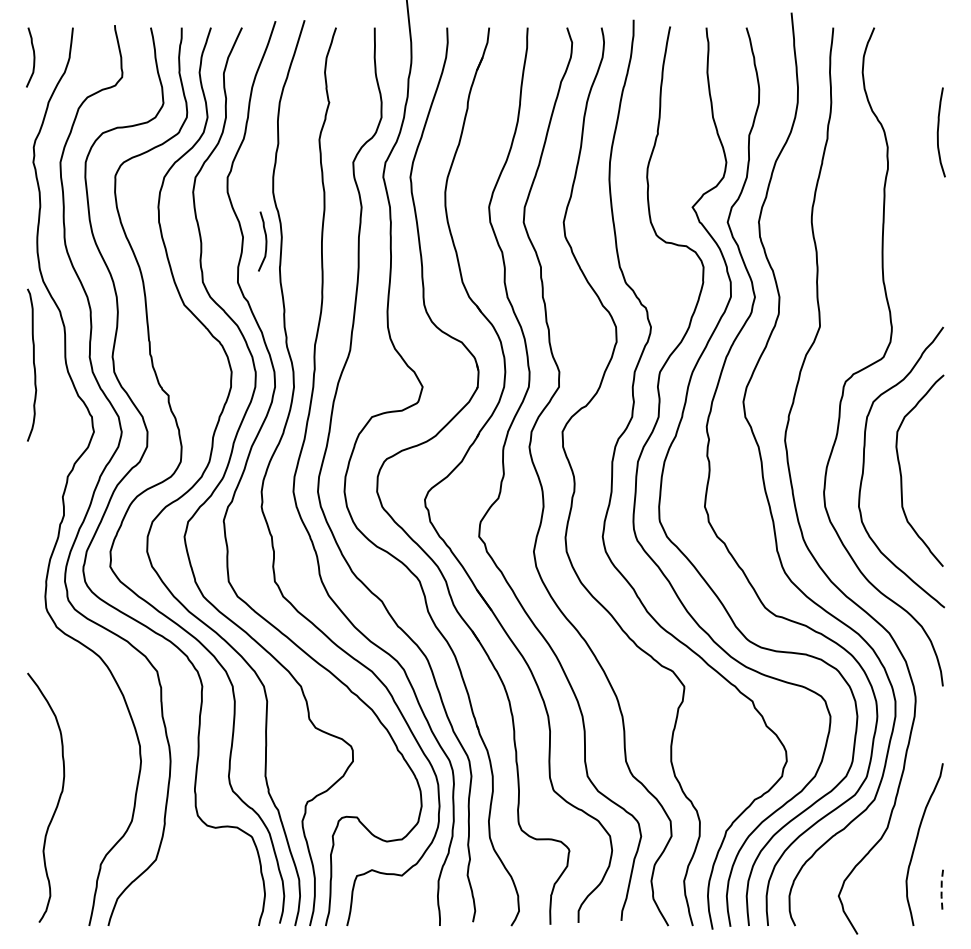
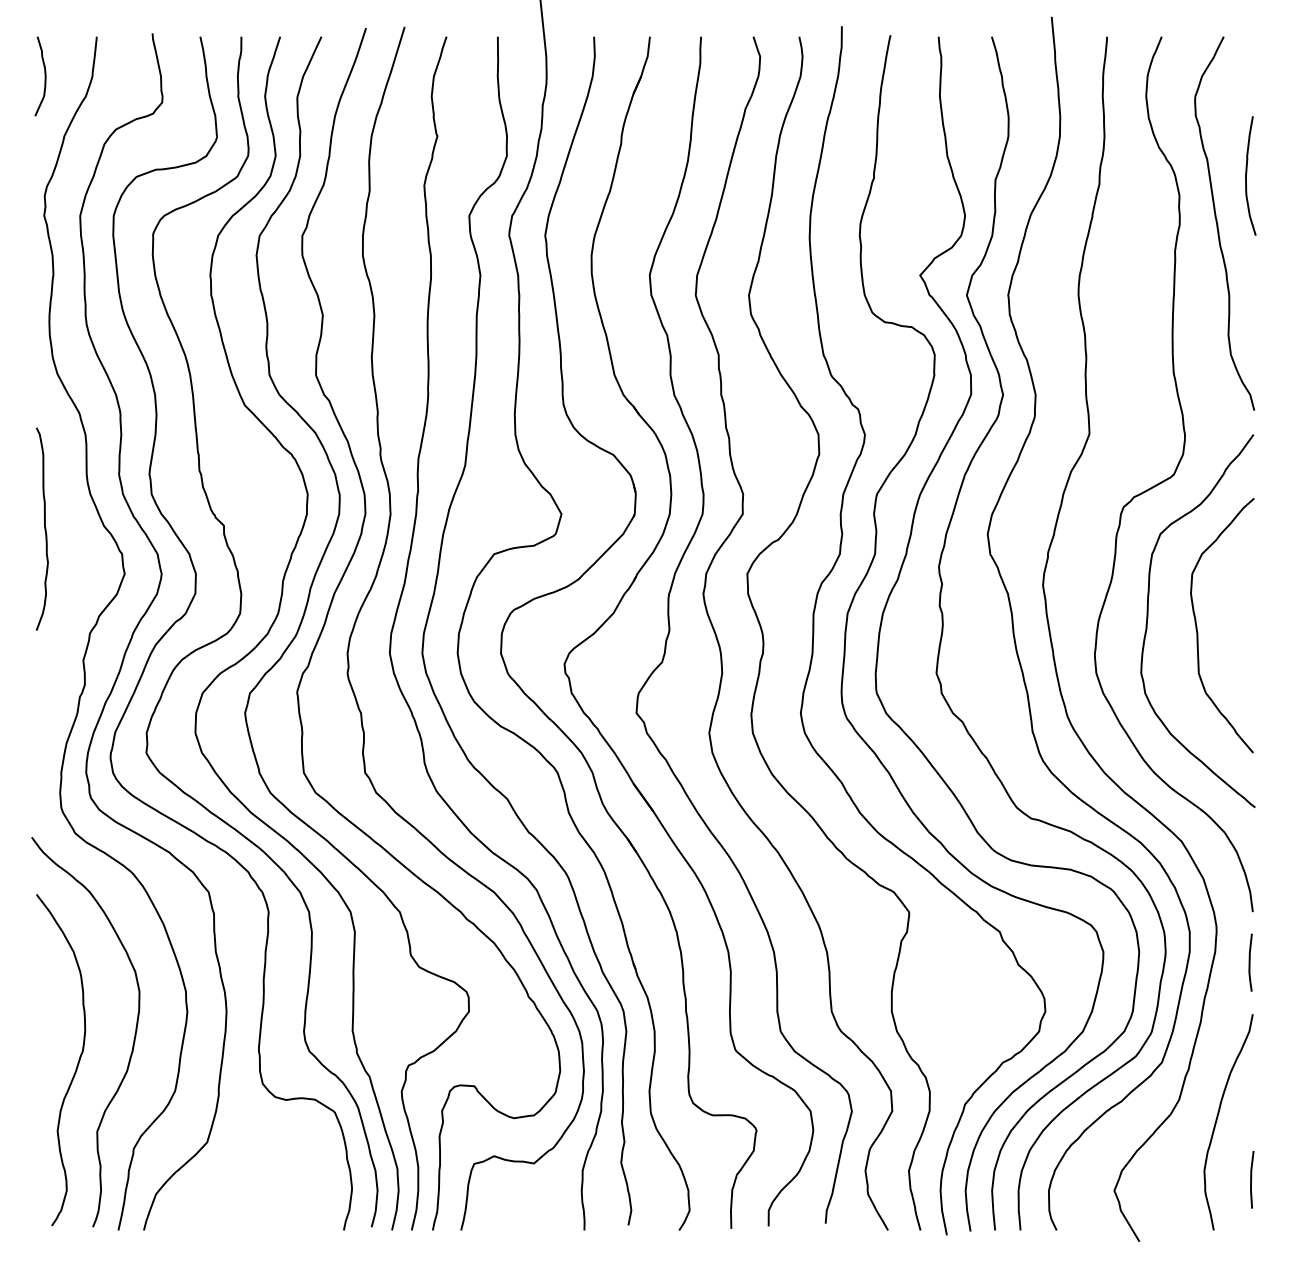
curve: (917, 169) -> (1219, 225), added
curve: (265, 241) -> (352, 320), removed
curve: (33, 364) -> (44, 528), moved
line: (941, 724) -> (1250, 962), added
curve: (100, 780) -> (133, 1037), added
line: (941, 887) -> (1250, 1179), dashed -> solid

